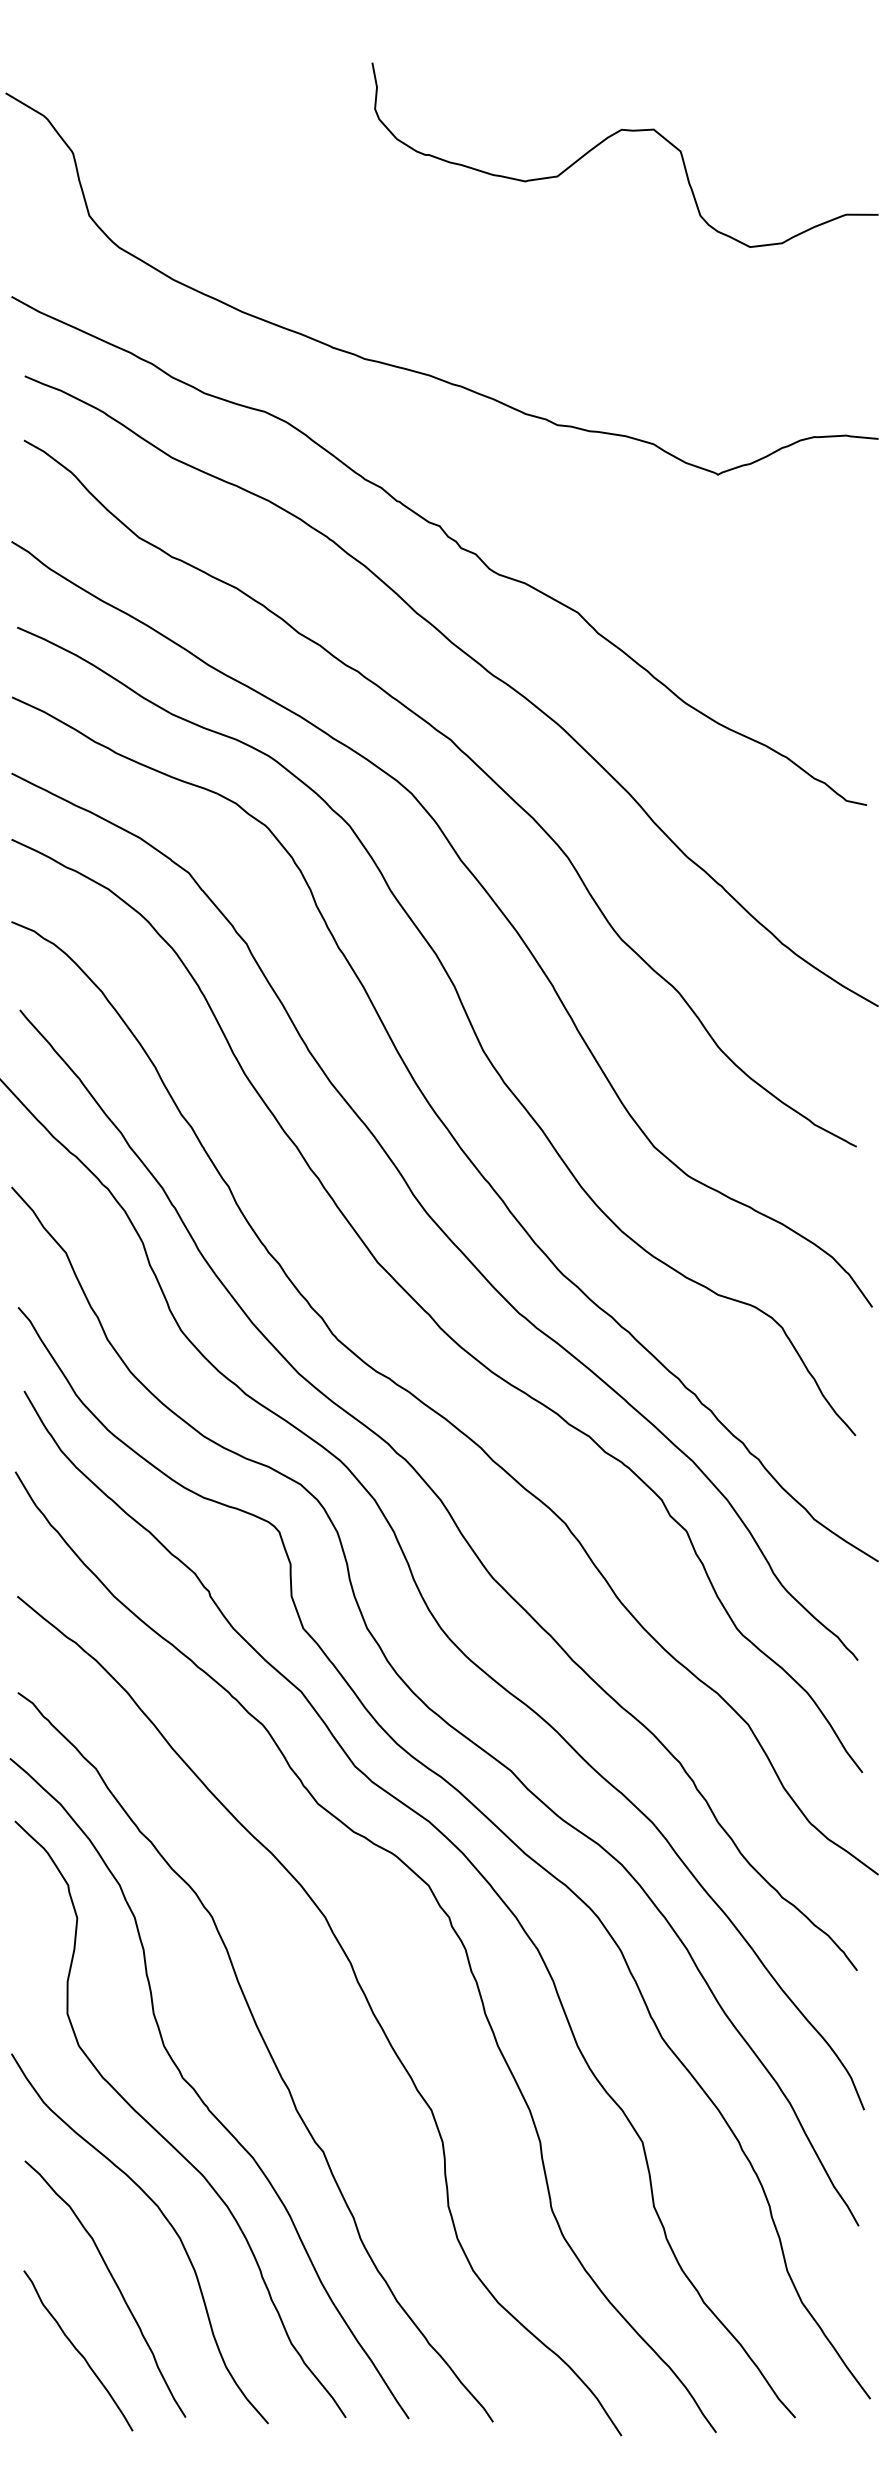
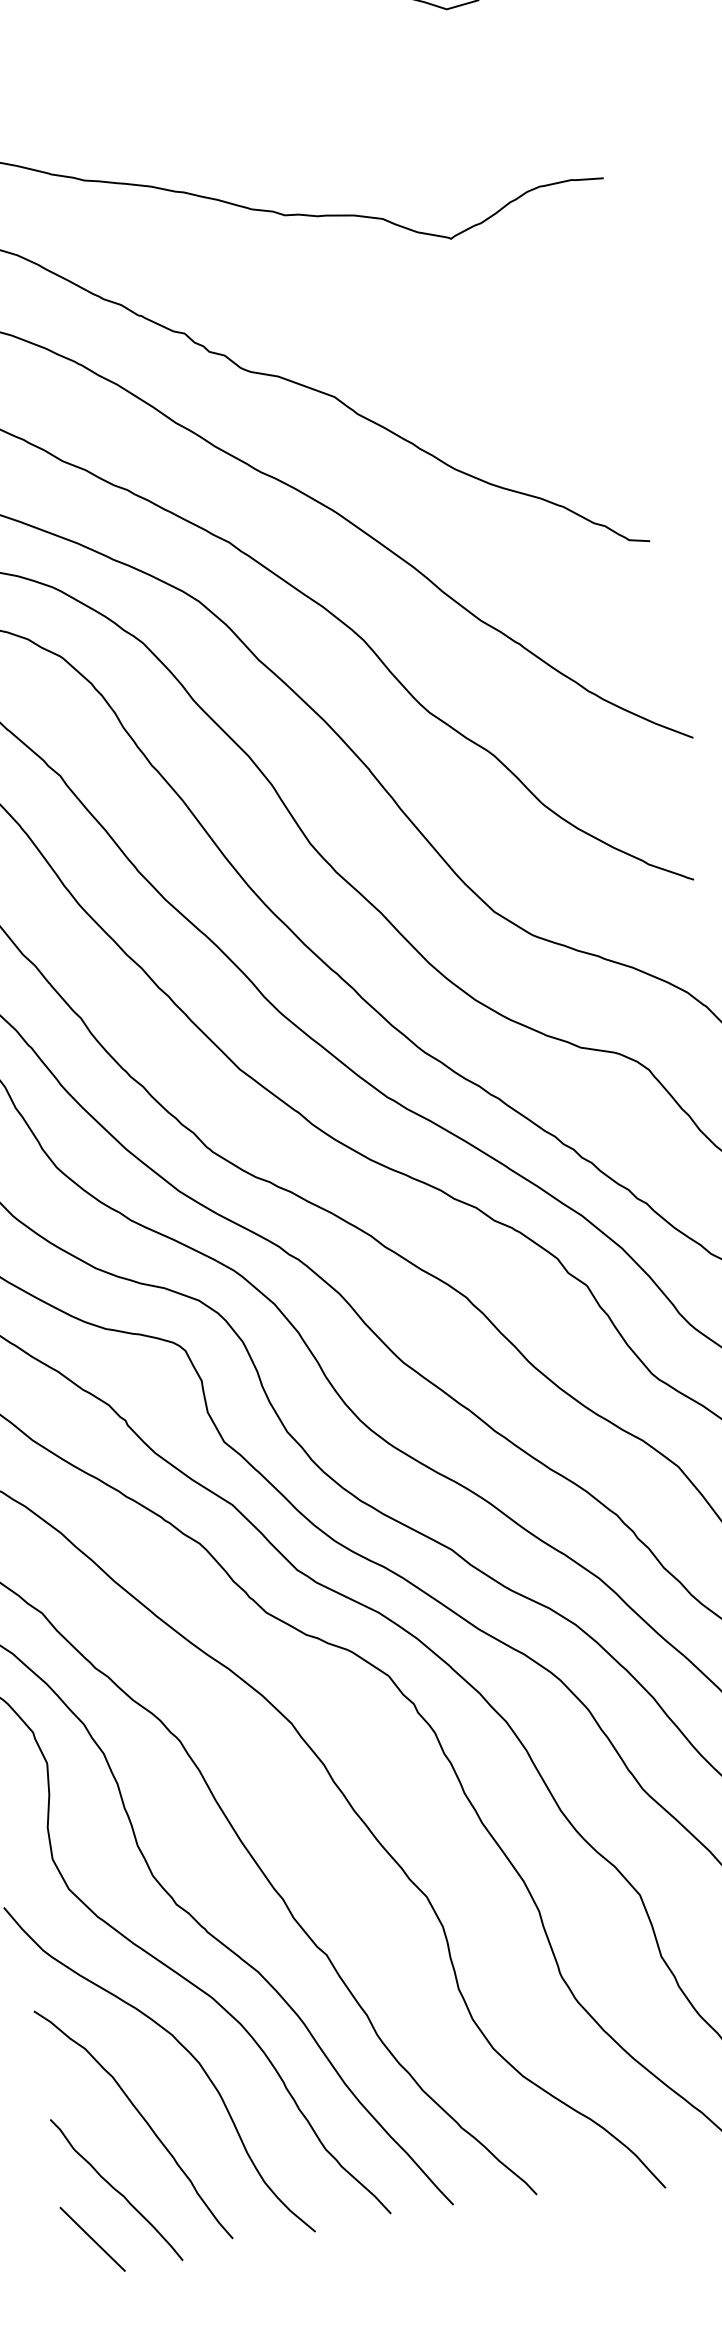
line: (46, 2395) -> (92, 2239), added

